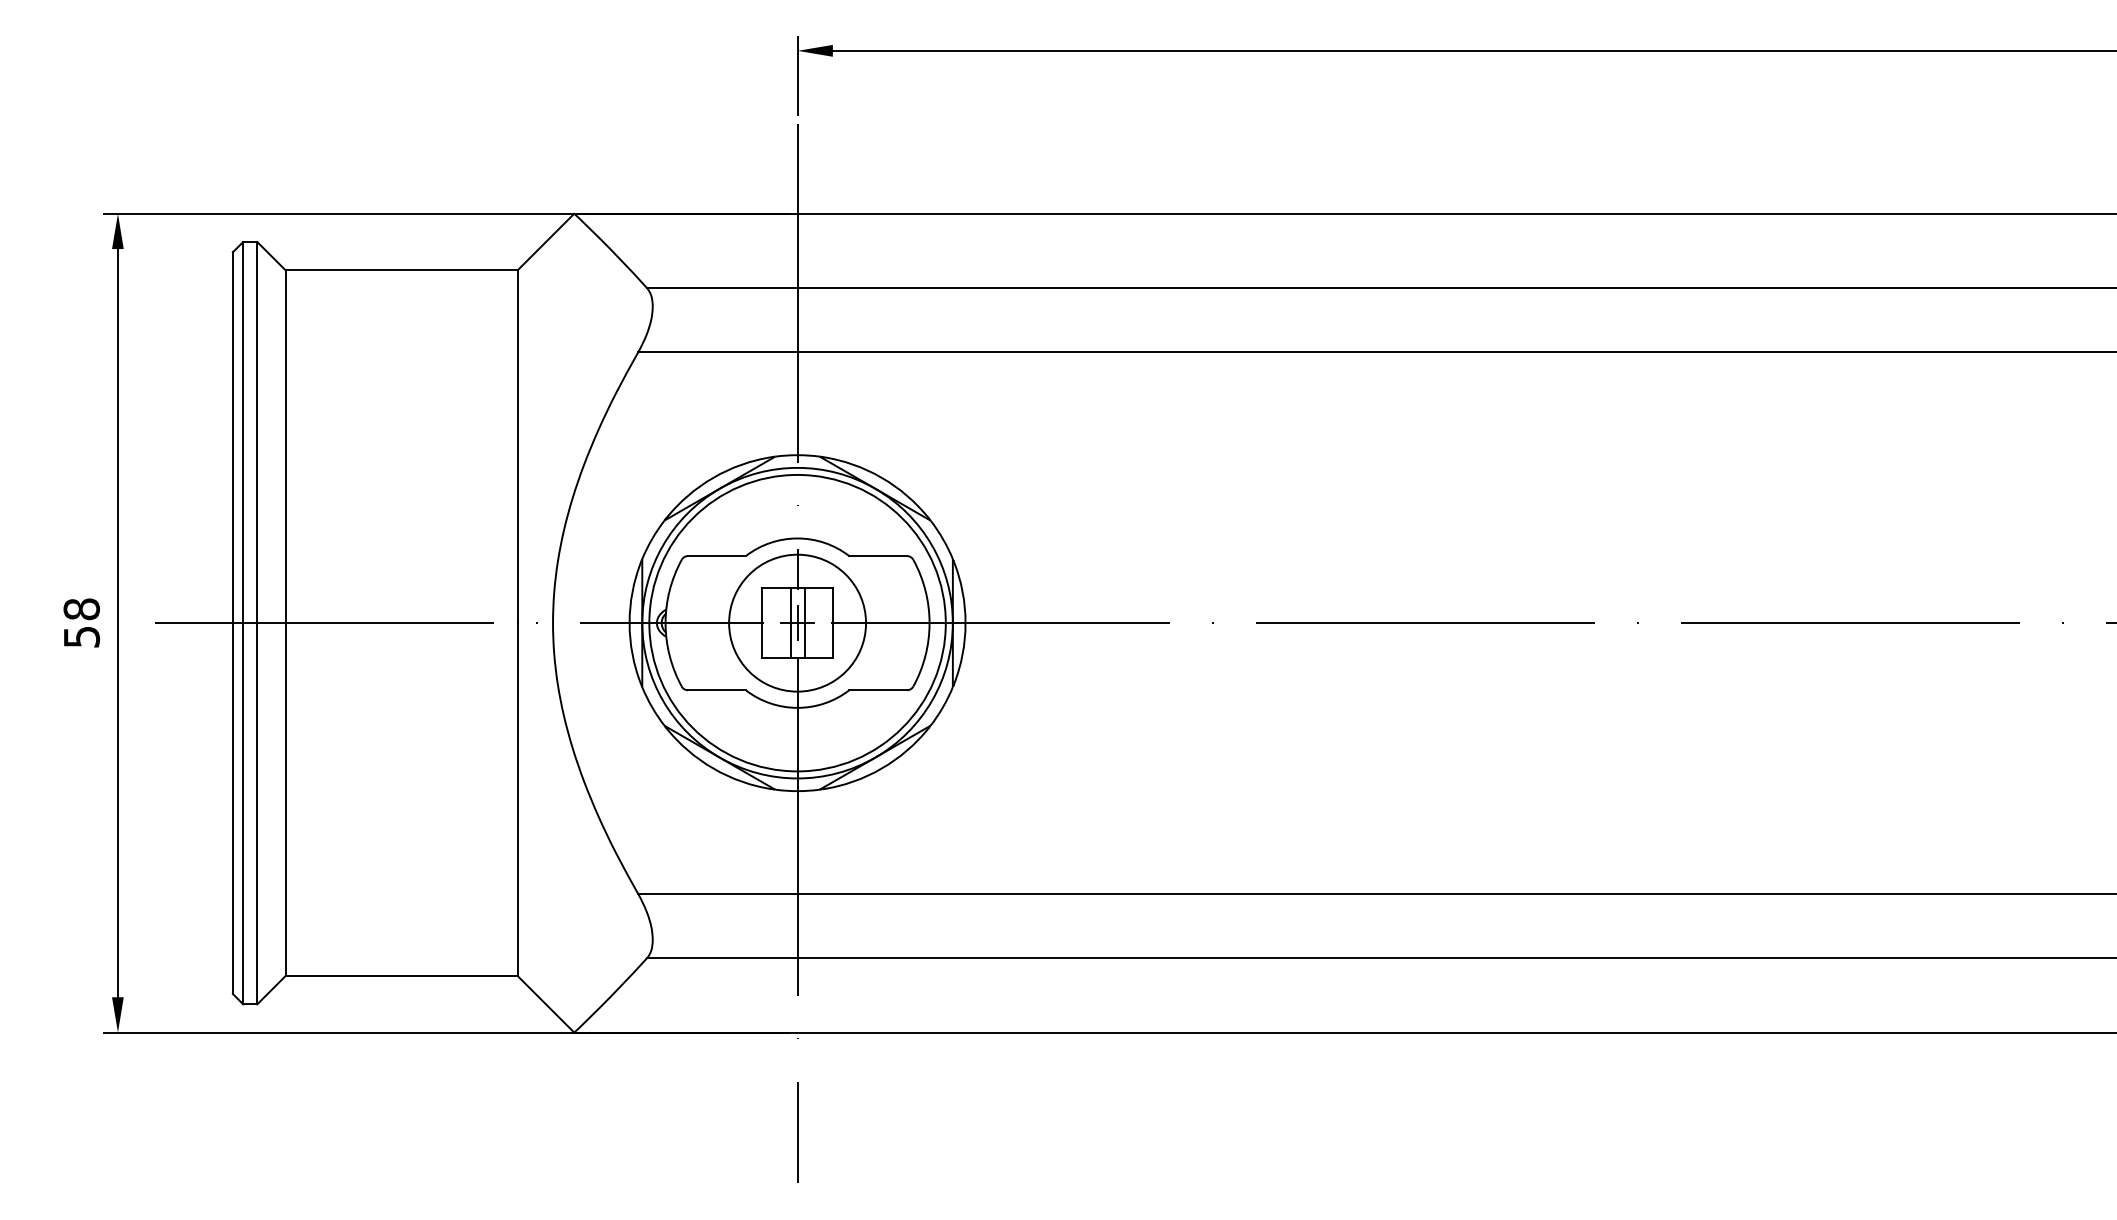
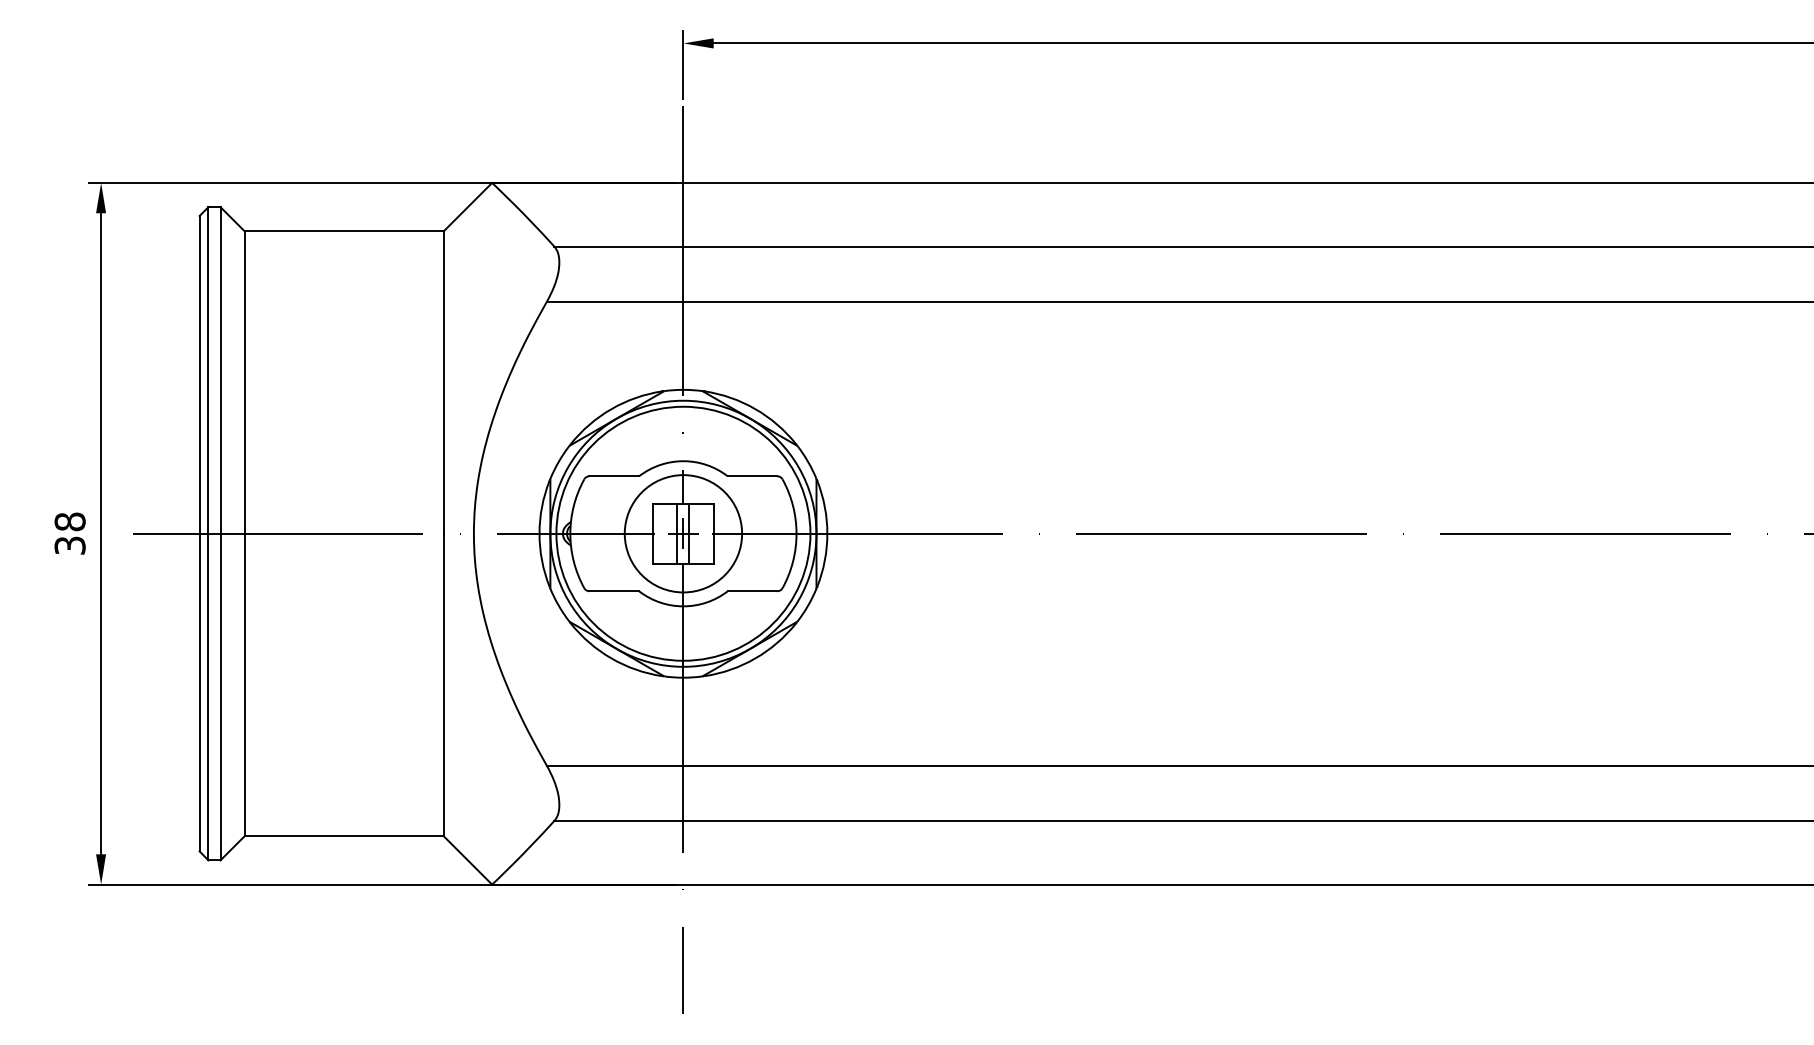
text: (81, 636) -> (69, 545), 58 -> 38

